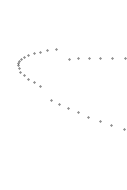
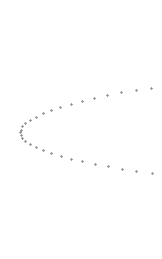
part: (33, 54) -> (36, 118), moved

